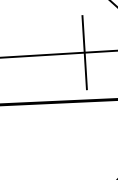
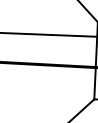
line: (84, 52) -> (62, 35), removed

